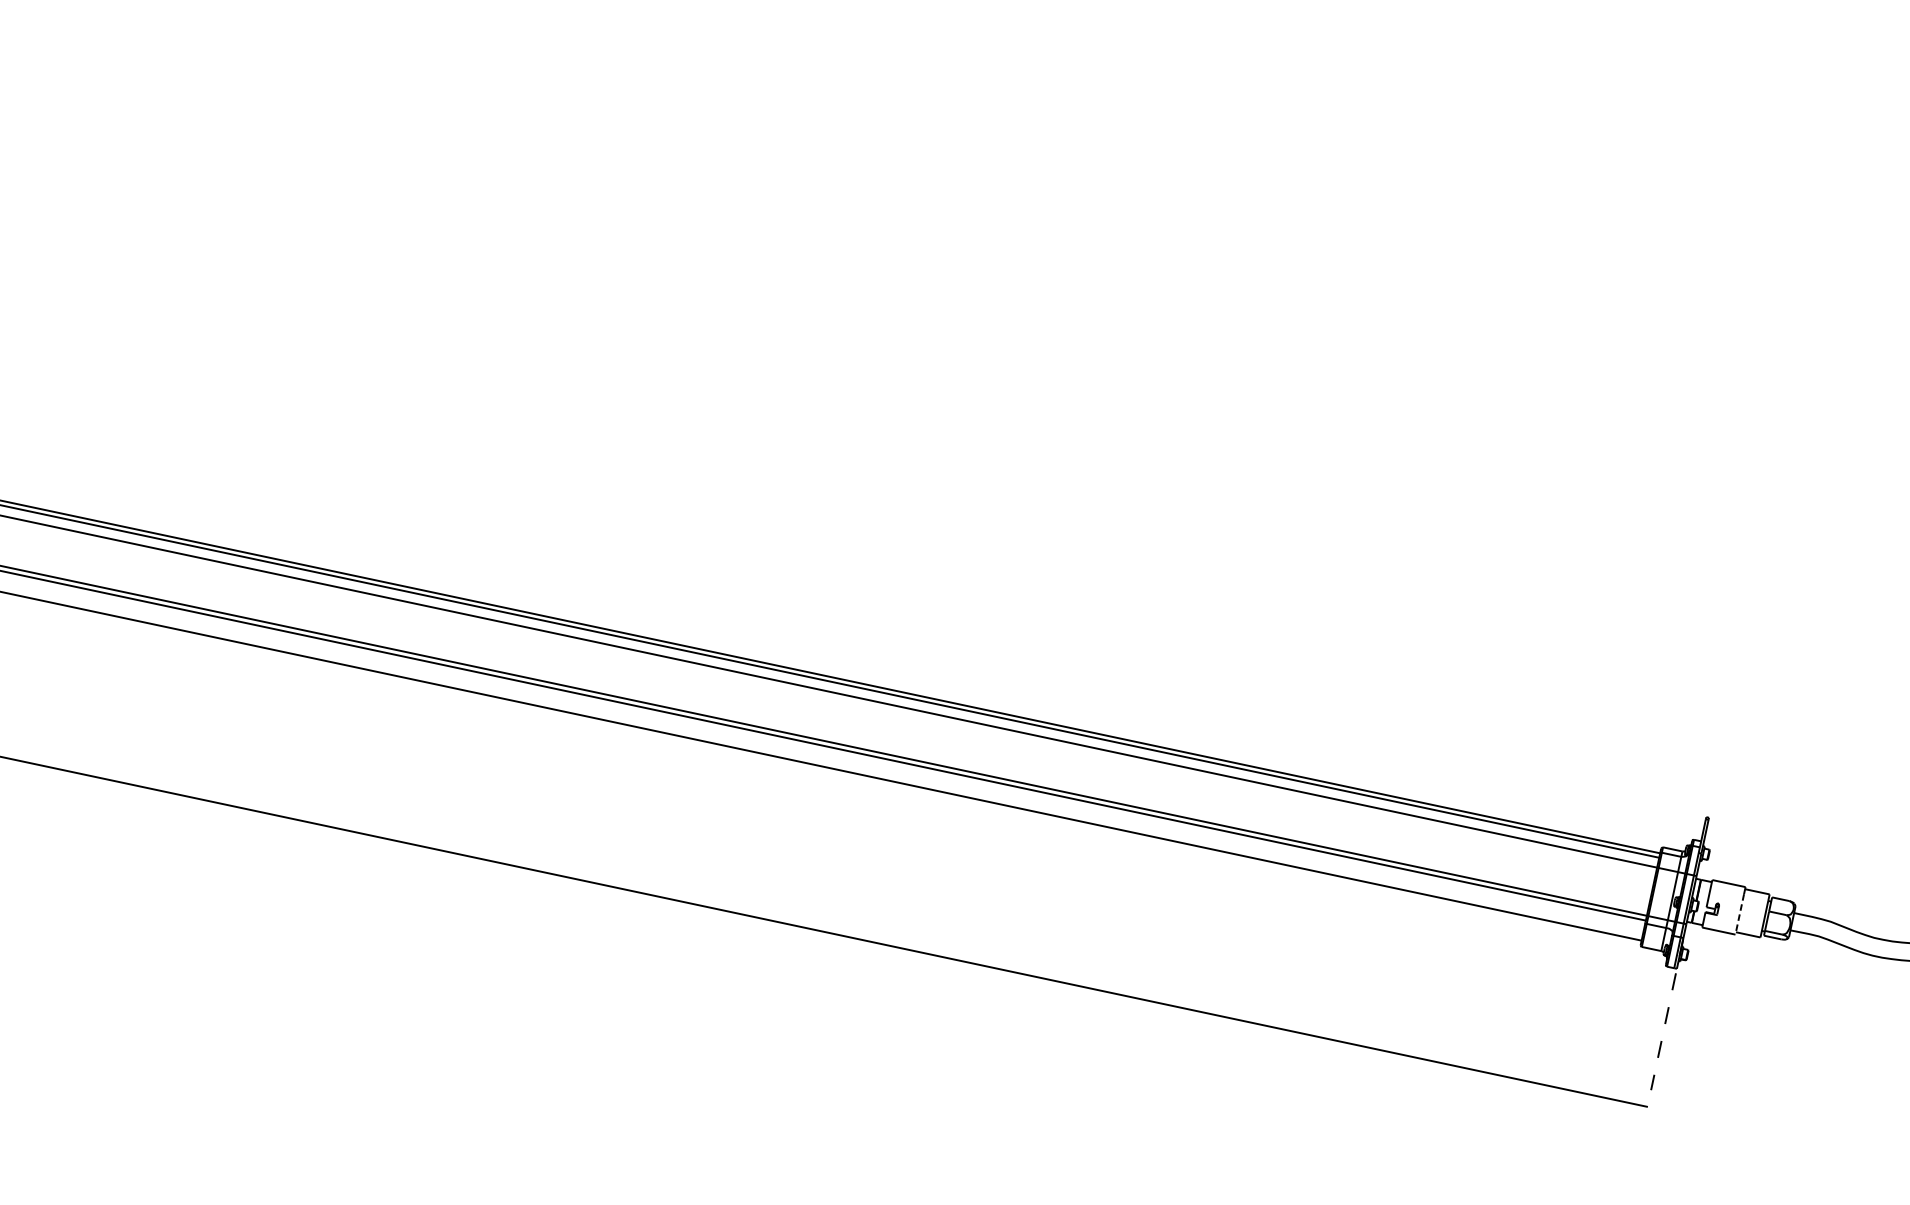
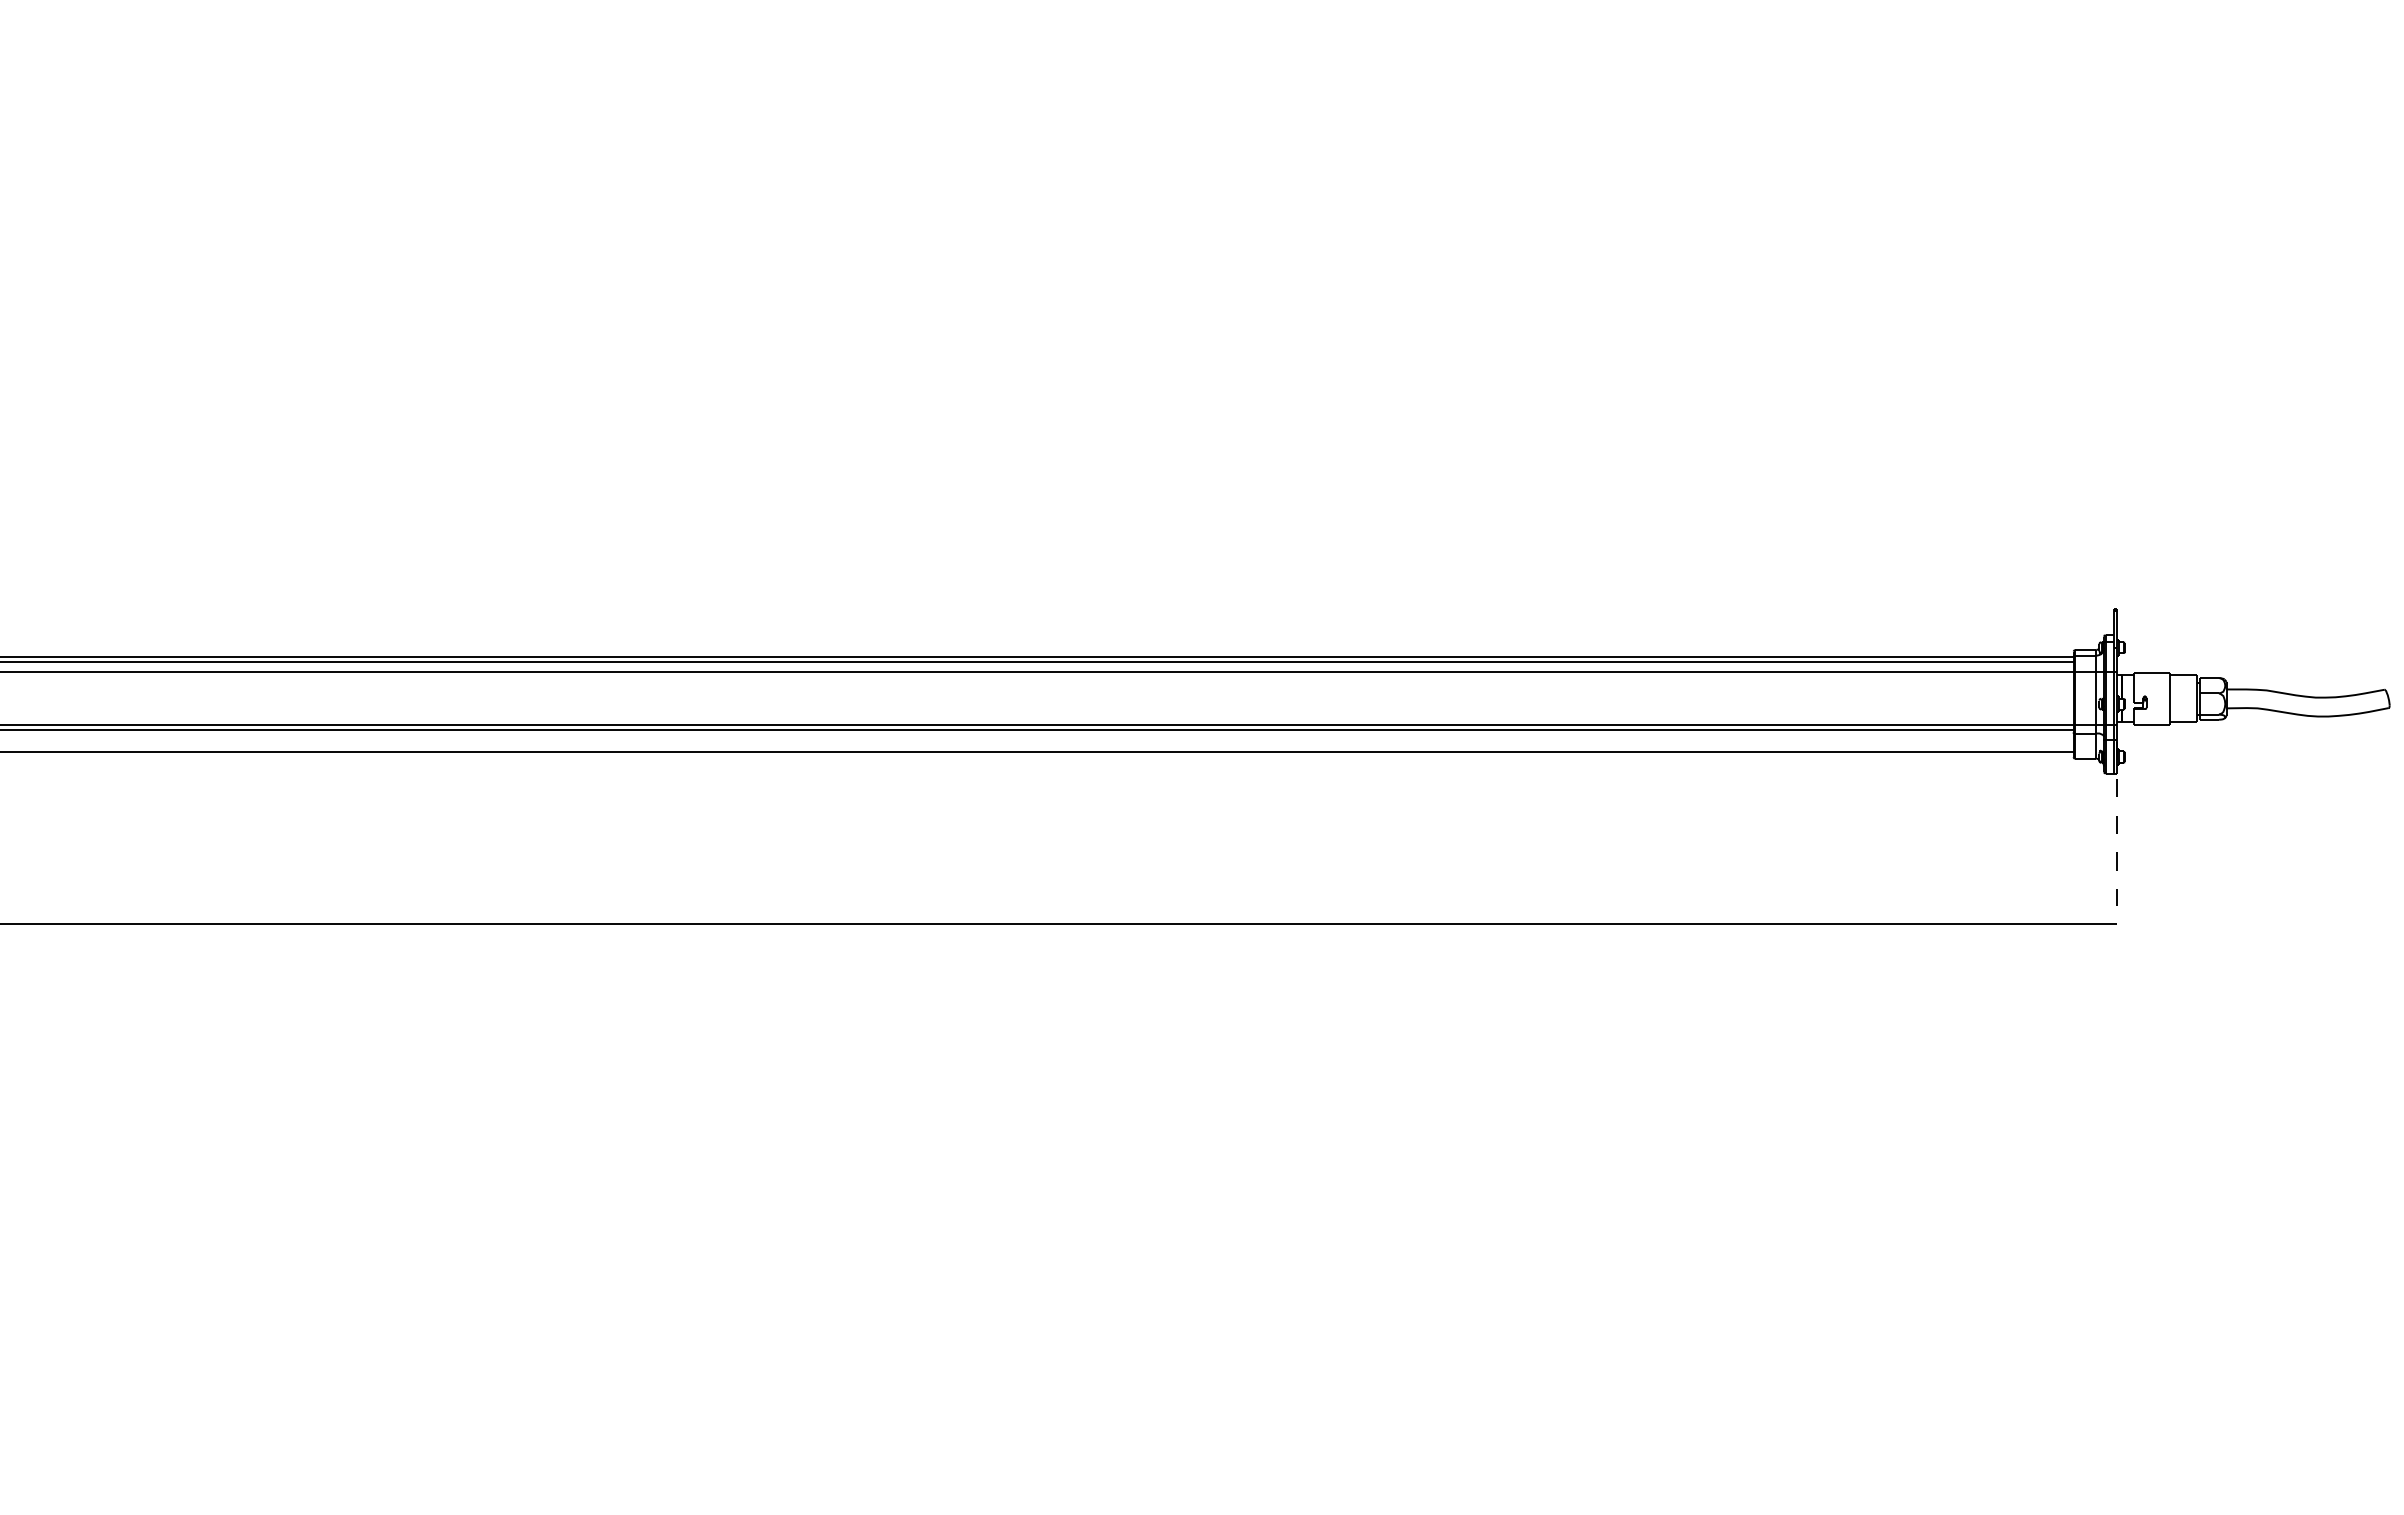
line: (1740, 914) -> (2170, 703), dashed -> solid

